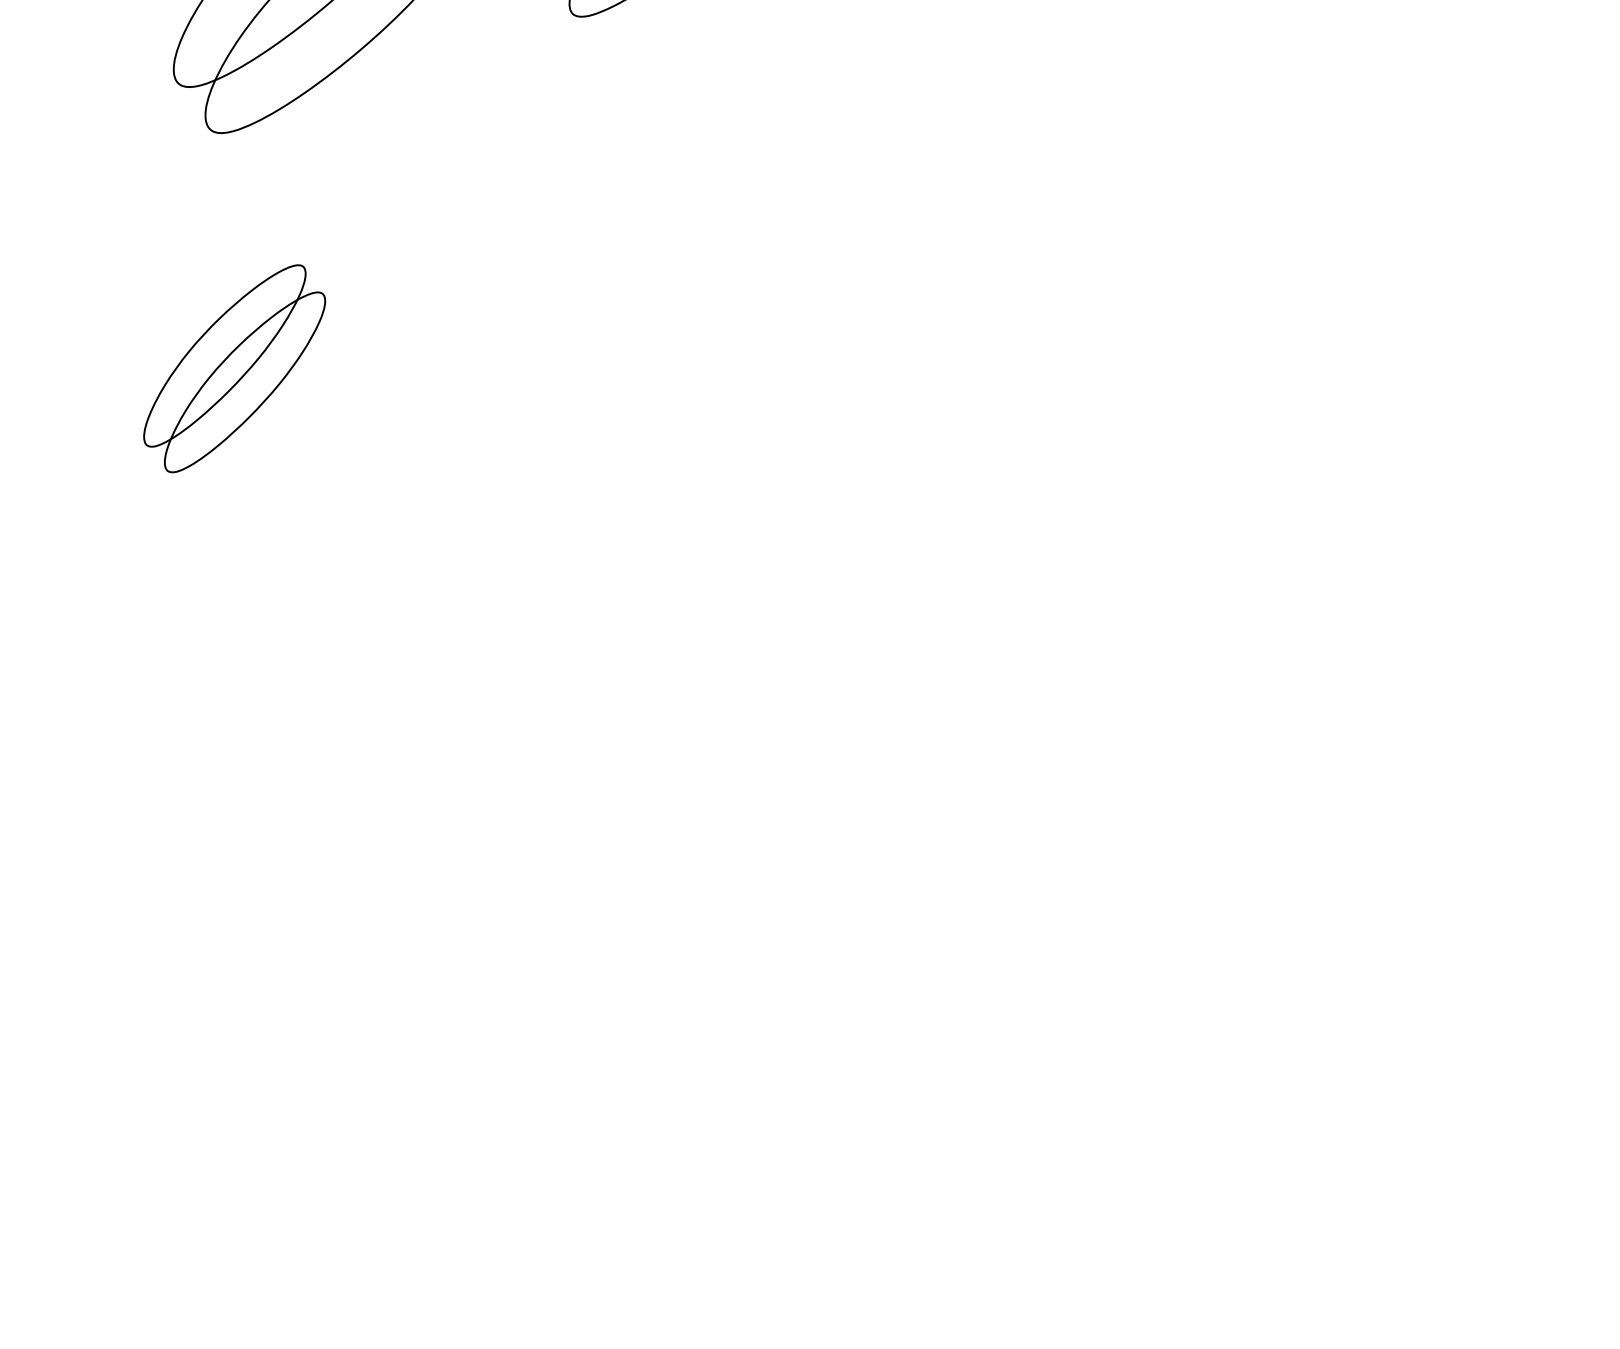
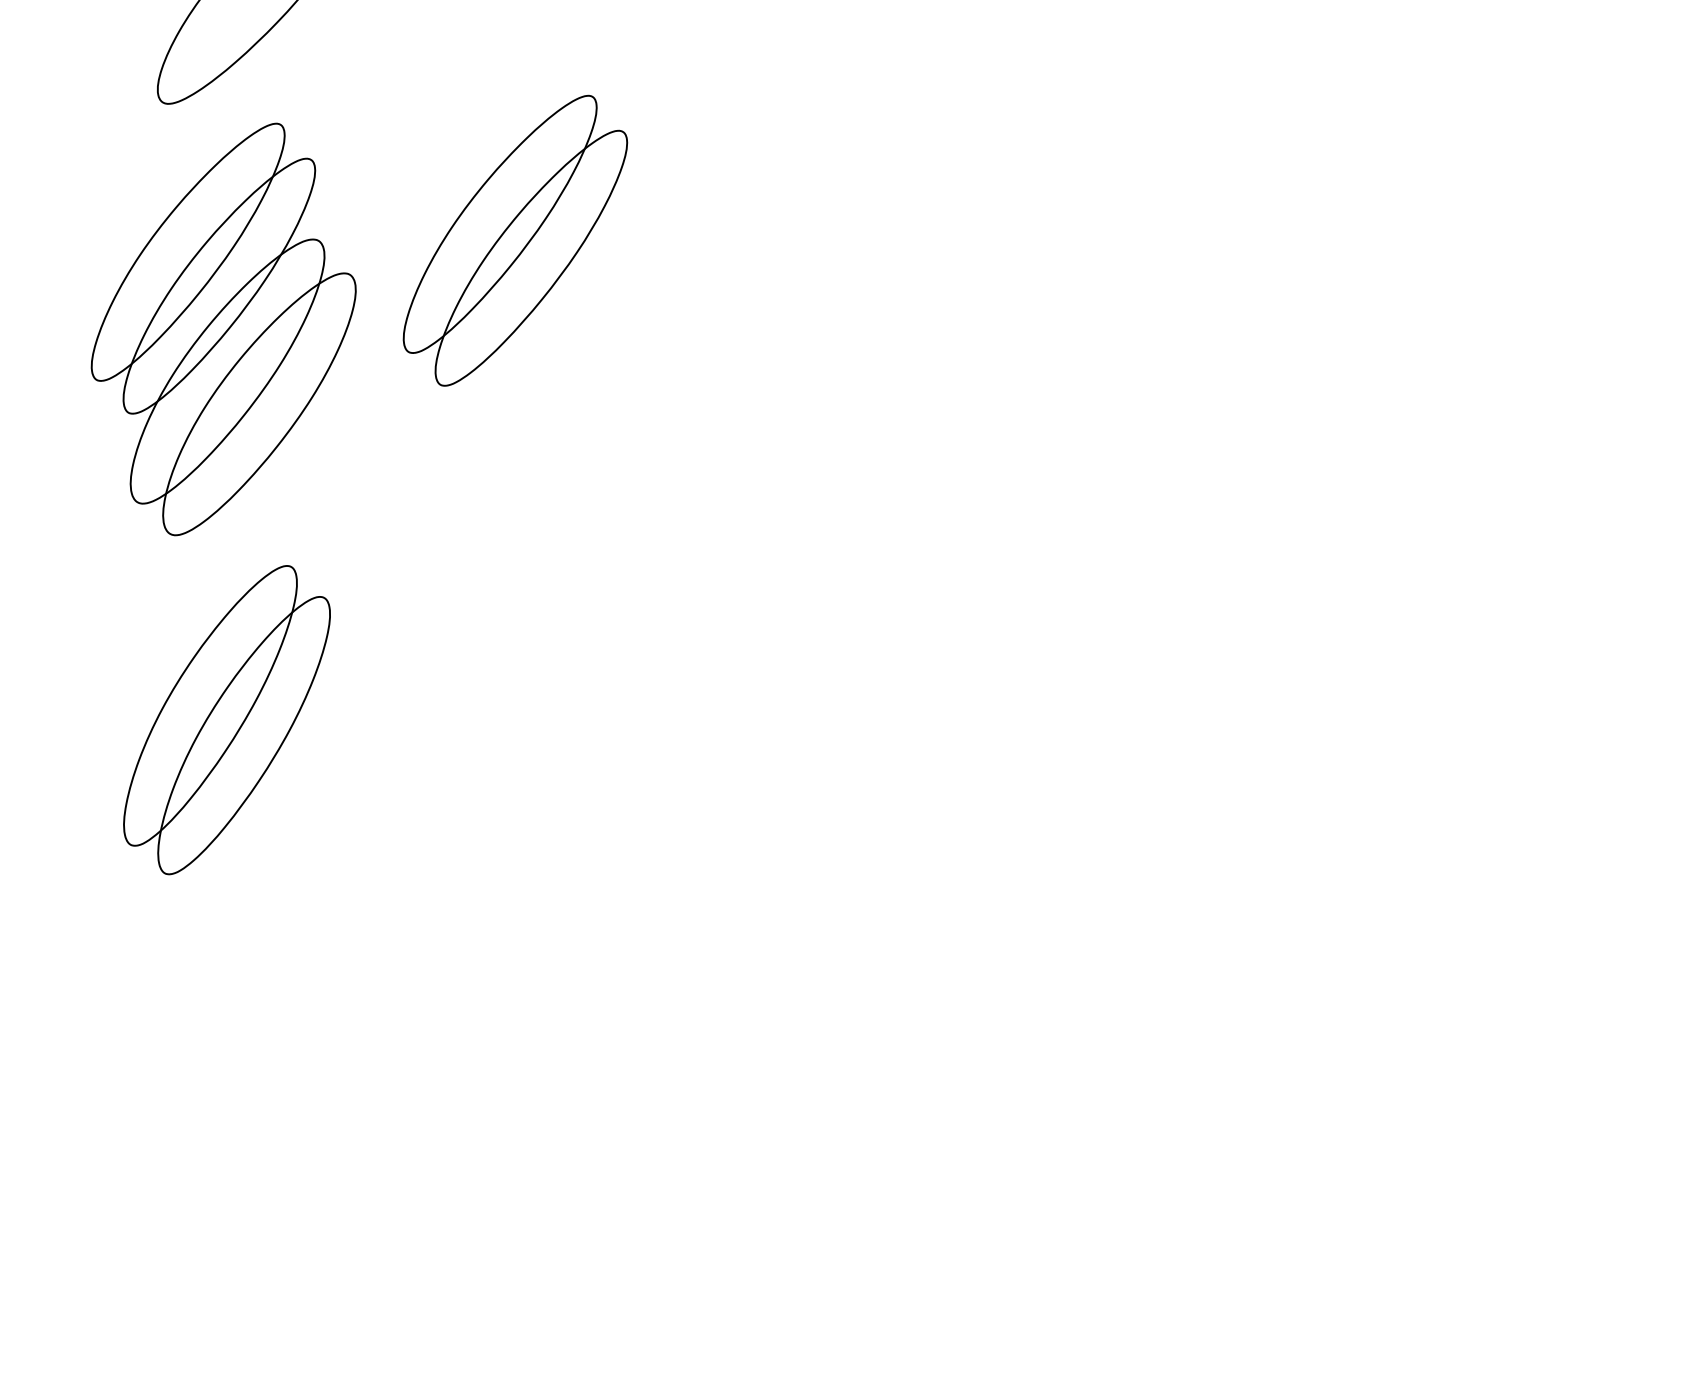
part: (233, 368) -> (226, 720), size x1.67

